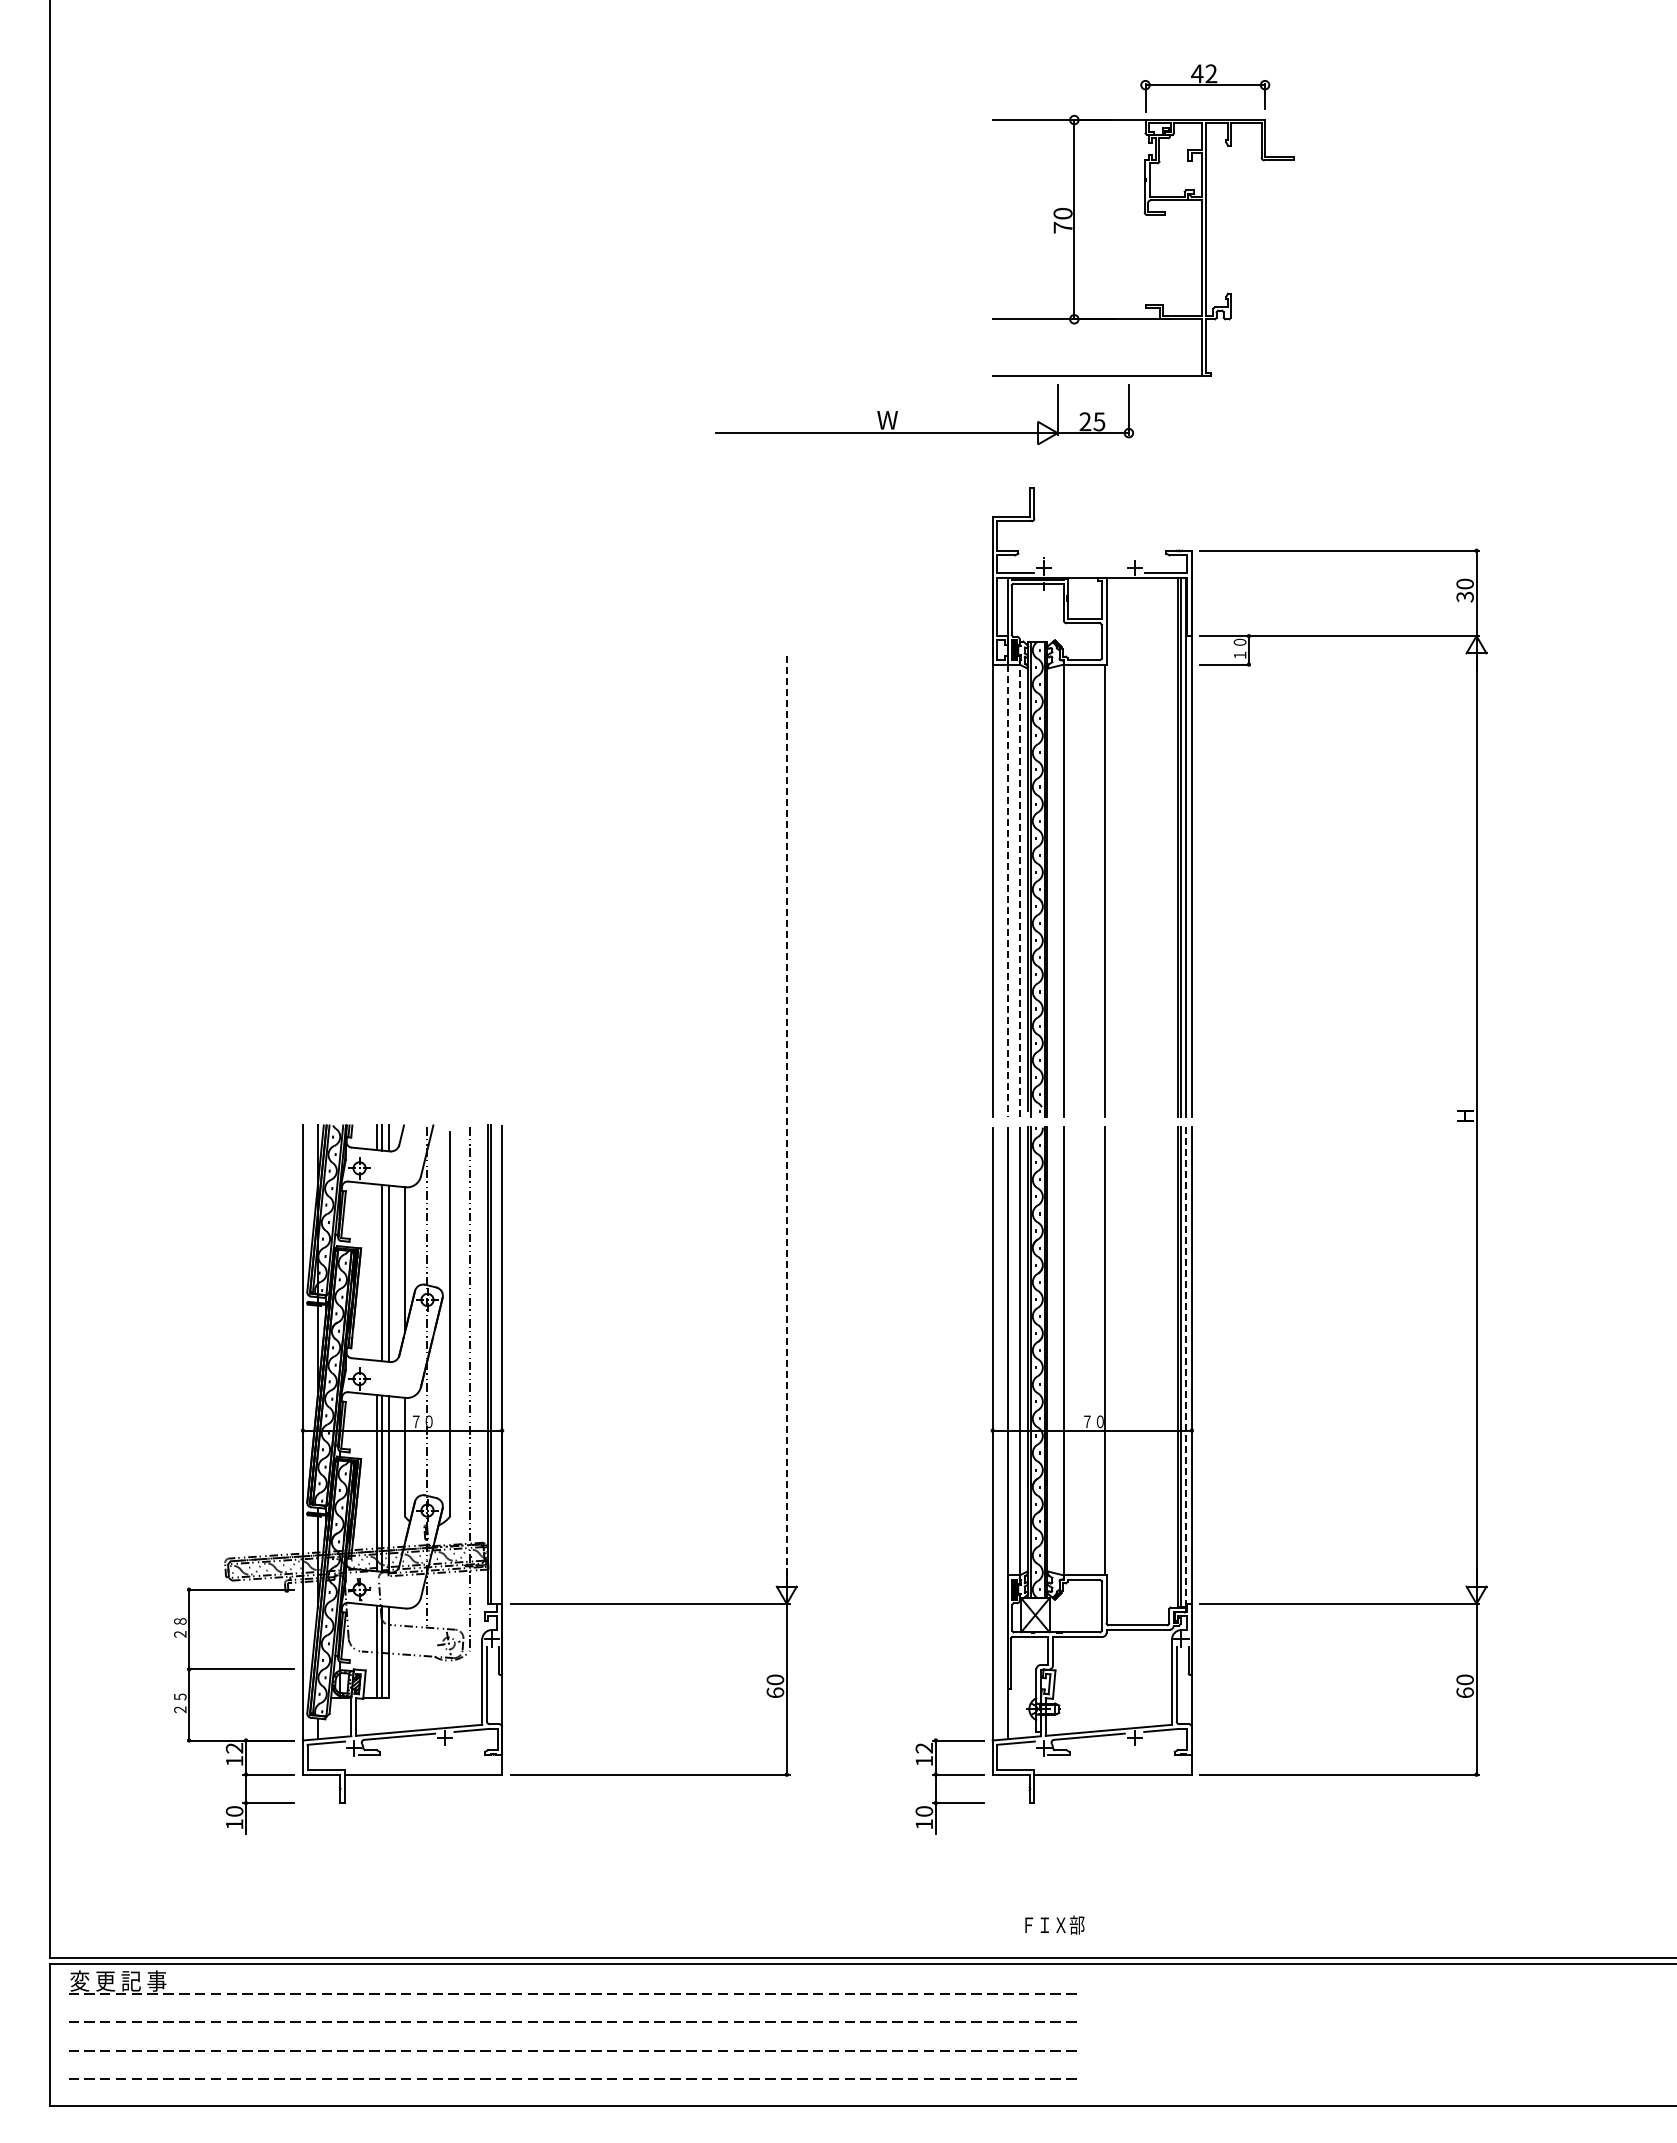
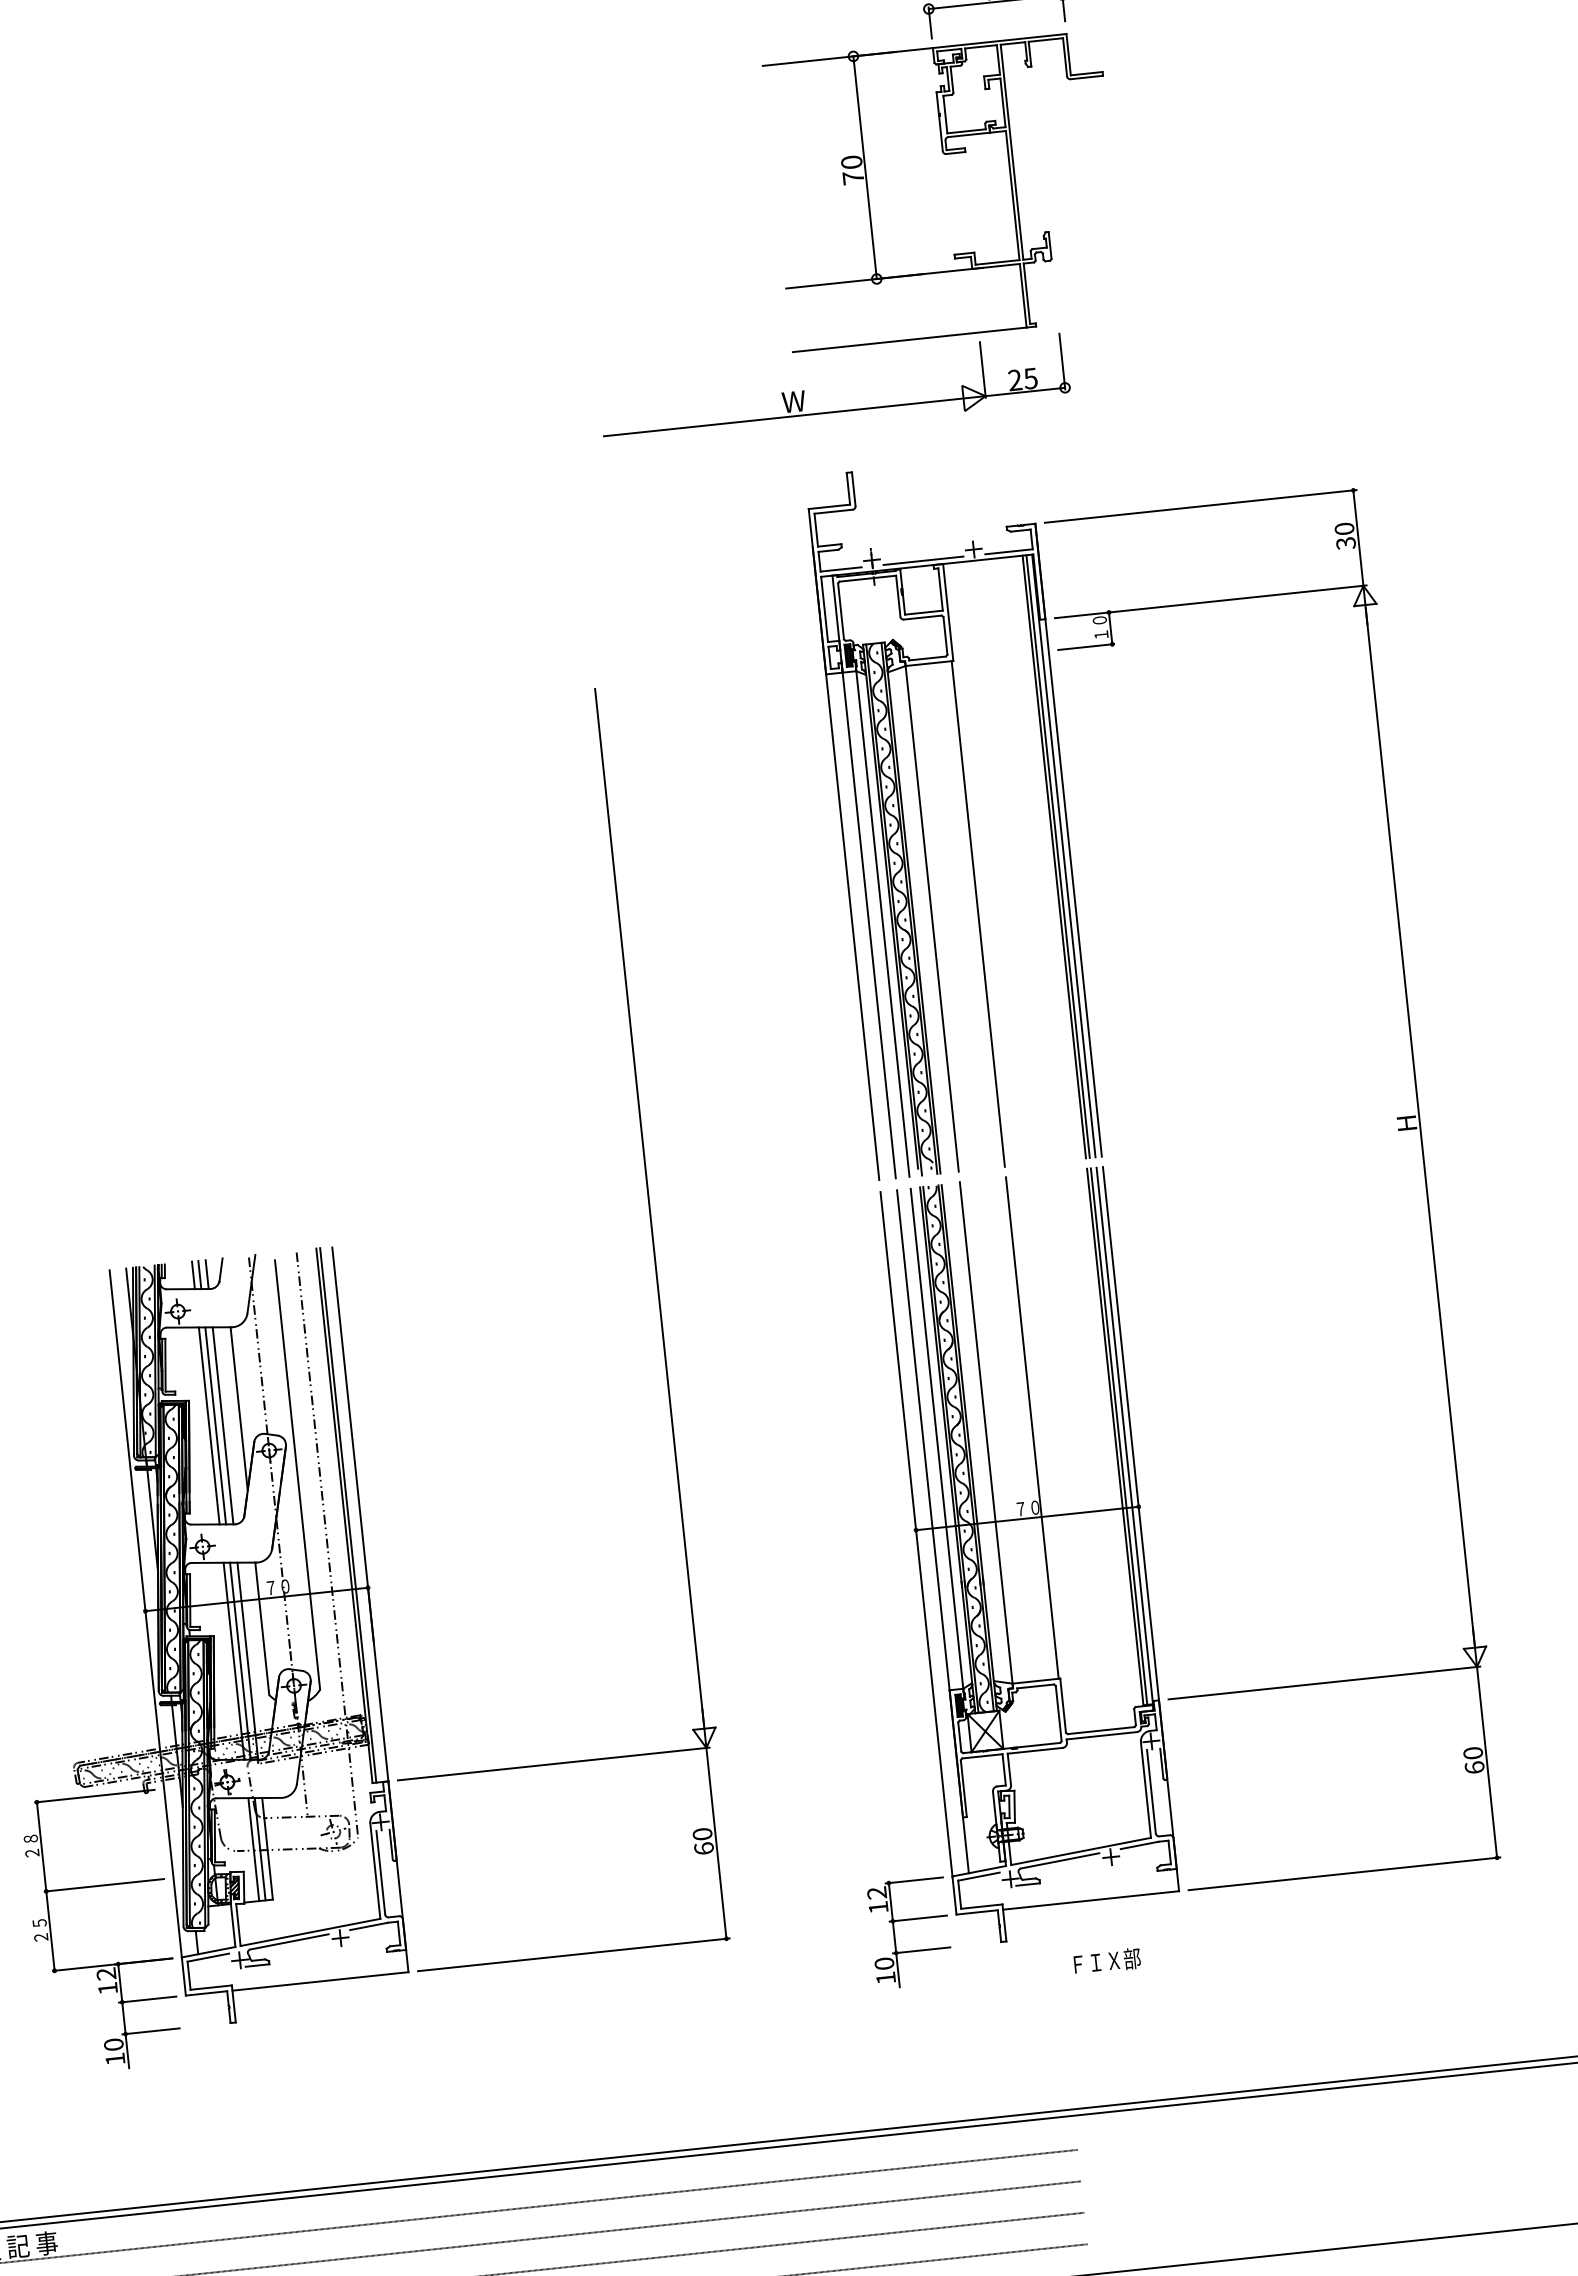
part: (924, 432) -> (836, 411), moved
line: (1089, 573) -> (923, 561), added
line: (1007, 885) -> (868, 919), dashed -> solid
line: (1019, 890) -> (882, 923), dashed -> solid
line: (786, 1120) -> (649, 1207), dashed -> solid
line: (376, 1272) -> (209, 1425), added
line: (1186, 1369) -> (1125, 1439), dashed -> solid
text: (1054, 1924) -> (1106, 1960), moved

